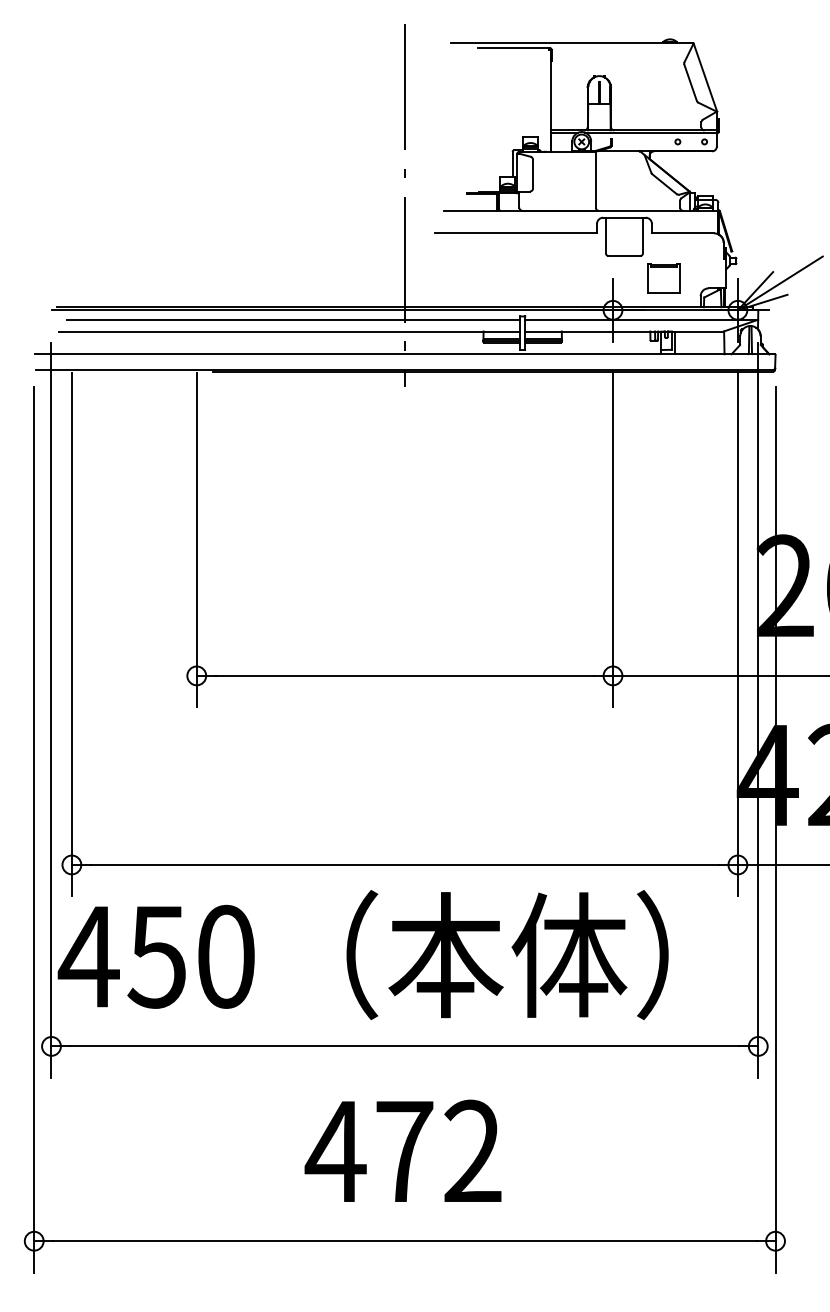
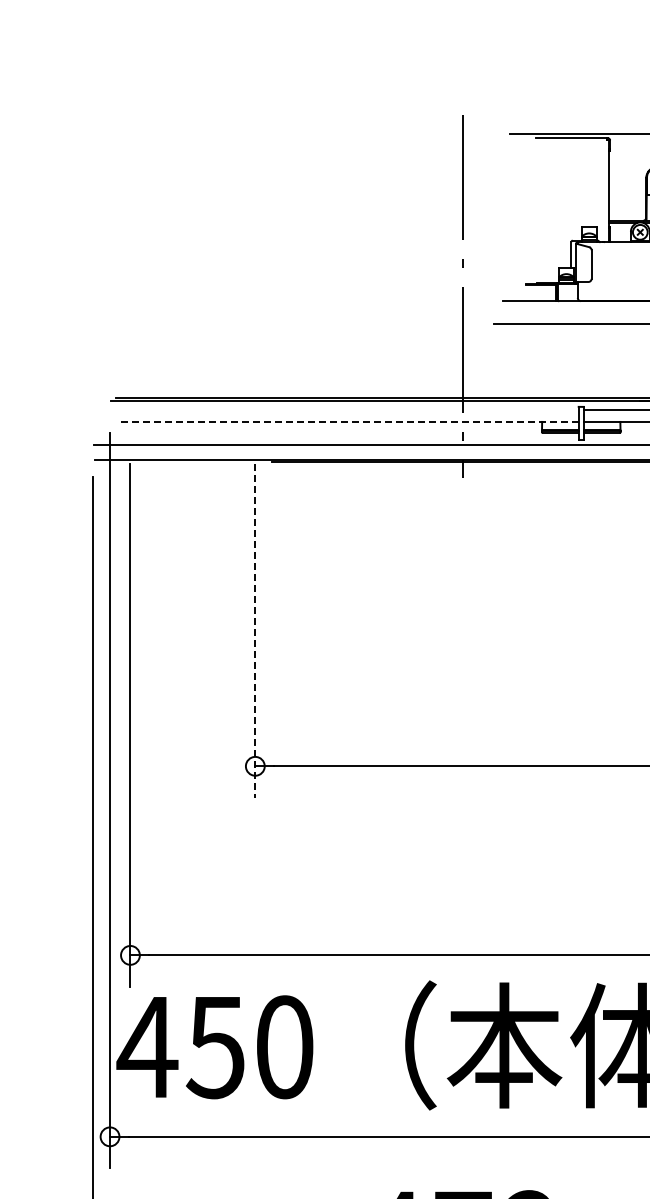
line: (293, 320) -> (352, 410), removed
line: (289, 331) -> (348, 421), solid -> dashed
line: (196, 540) -> (255, 630), solid -> dashed

